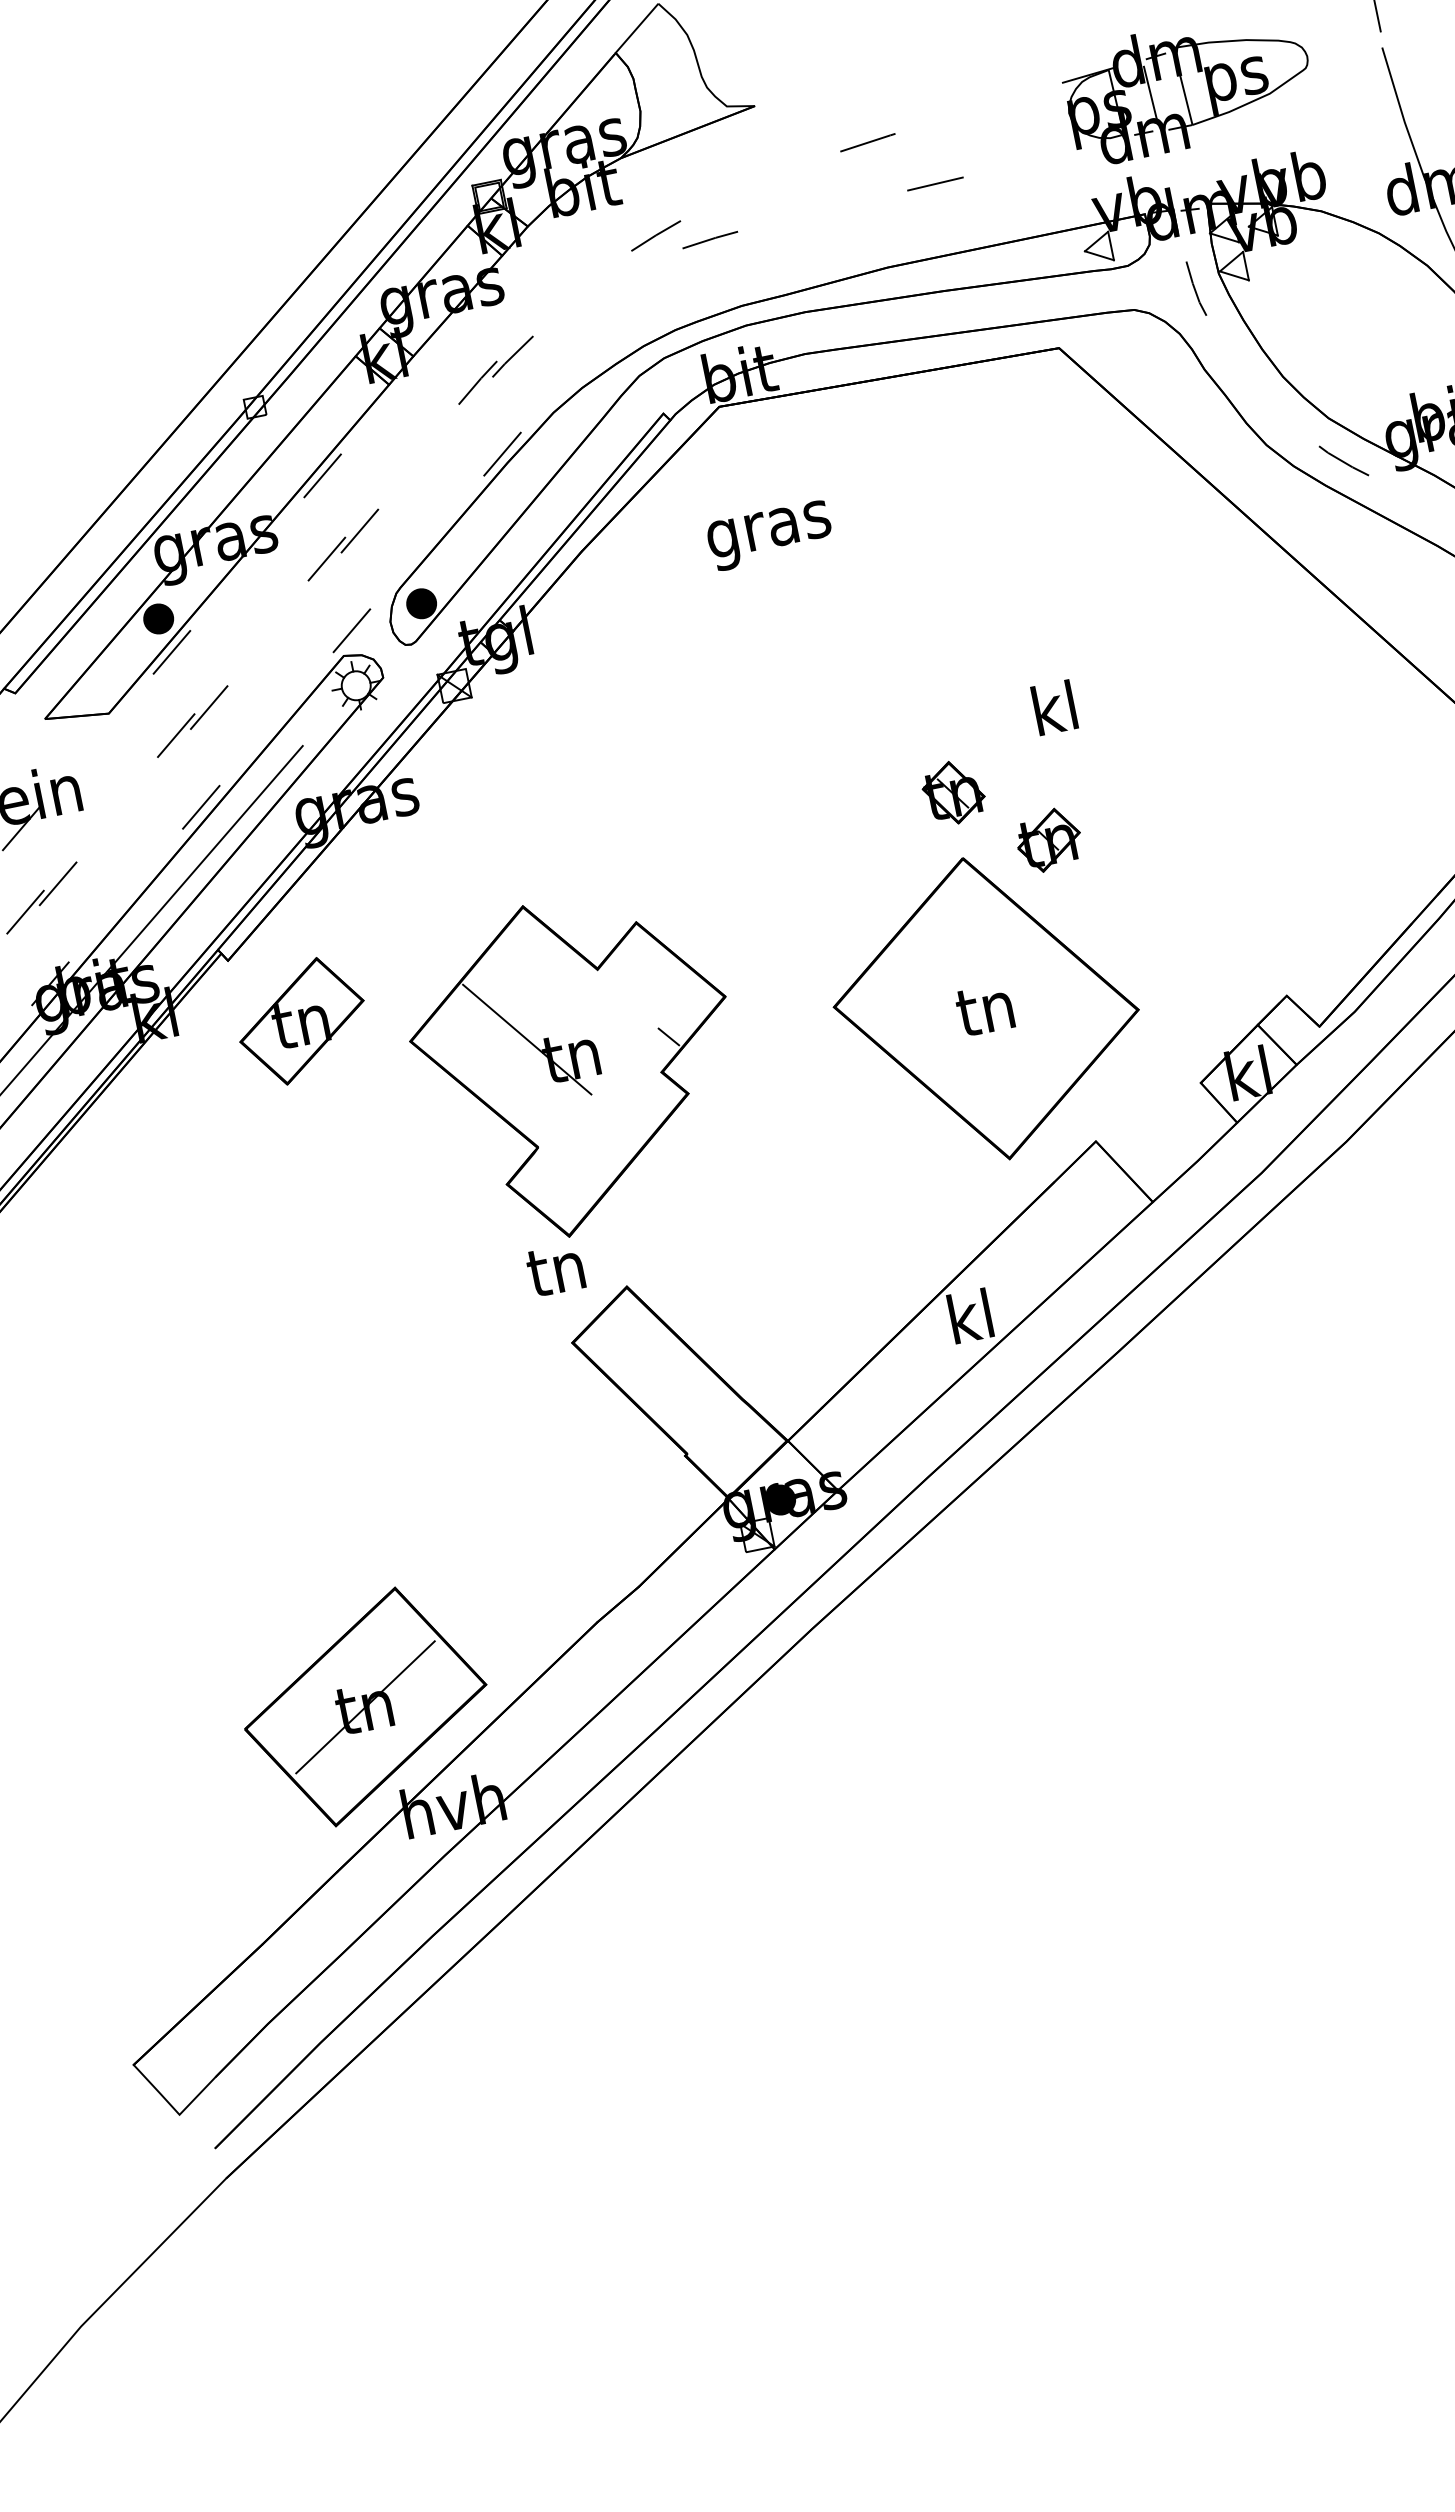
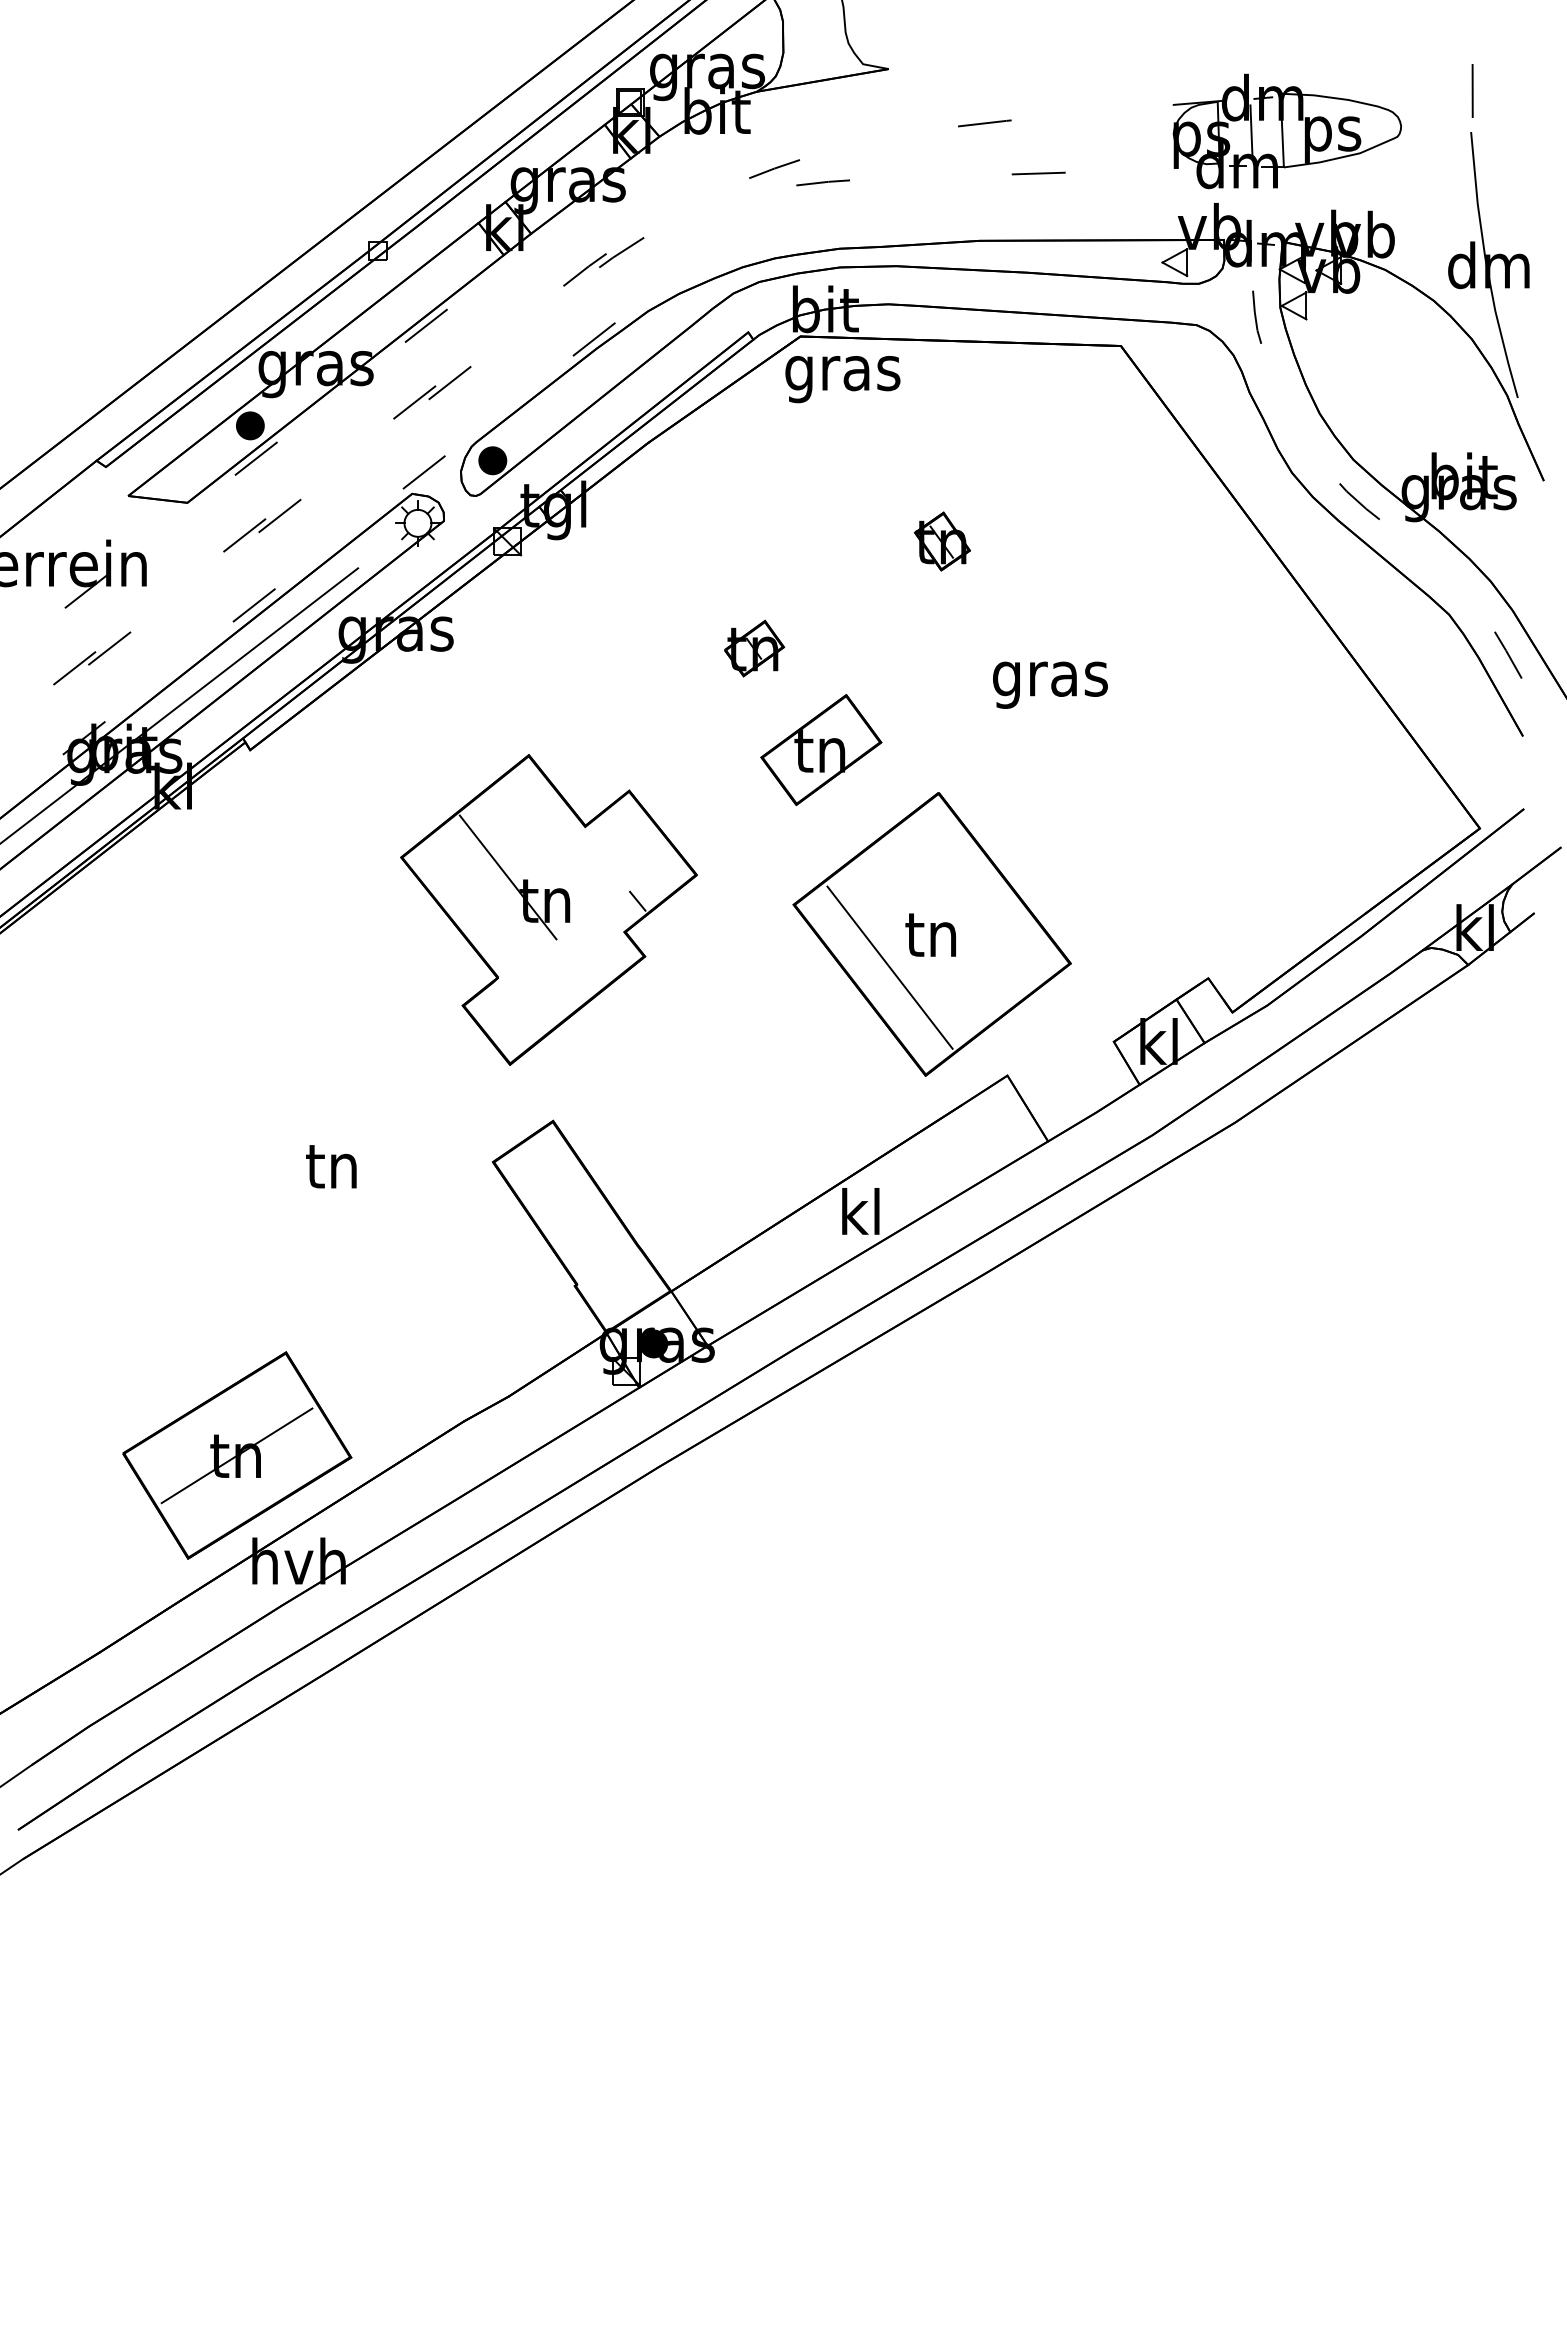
text: (769, 535) -> (842, 379), moved
text: (1056, 713) -> (1050, 678), kl -> gras
part: (953, 792) -> (942, 541), moved
part: (1048, 840) -> (754, 648), moved
part: (302, 1020) -> (821, 749), moved
line: (948, 1052) -> (889, 967), added
text: (555, 1269) -> (331, 1166), moved

